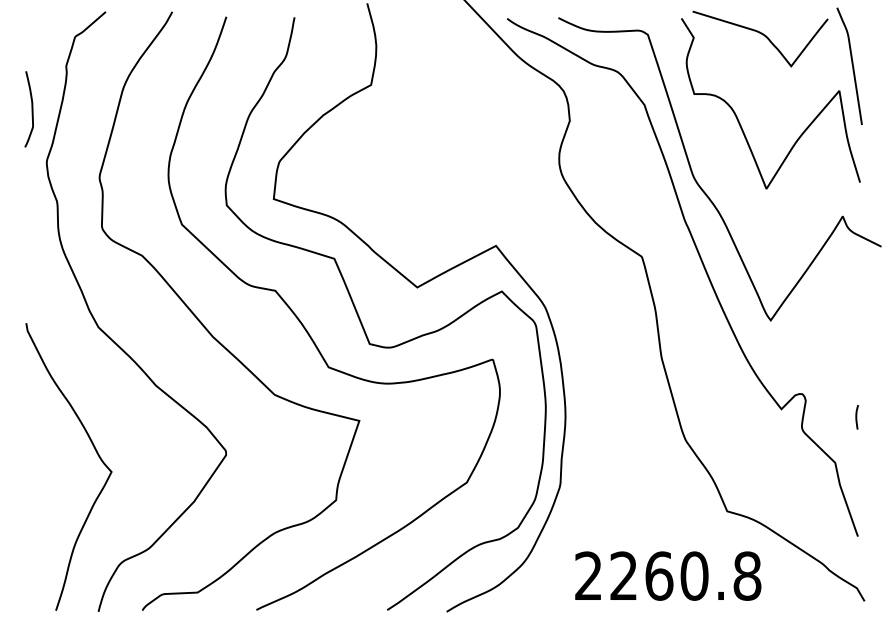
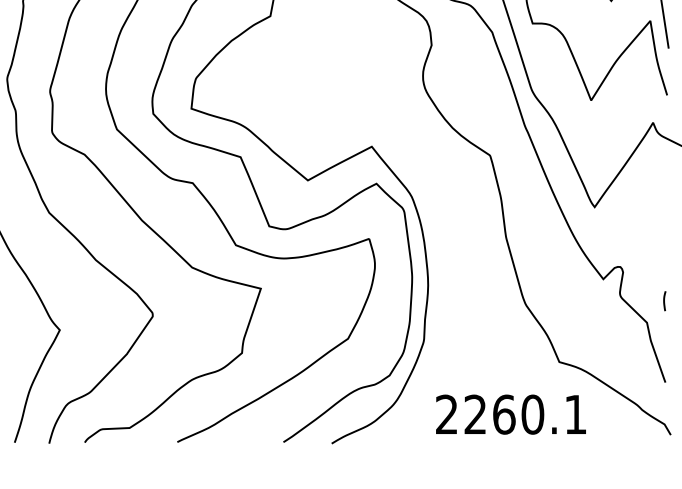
line: (856, 417) -> (664, 301), moved
text: (747, 575) -> (575, 414), 2260.8 -> 2260.1

